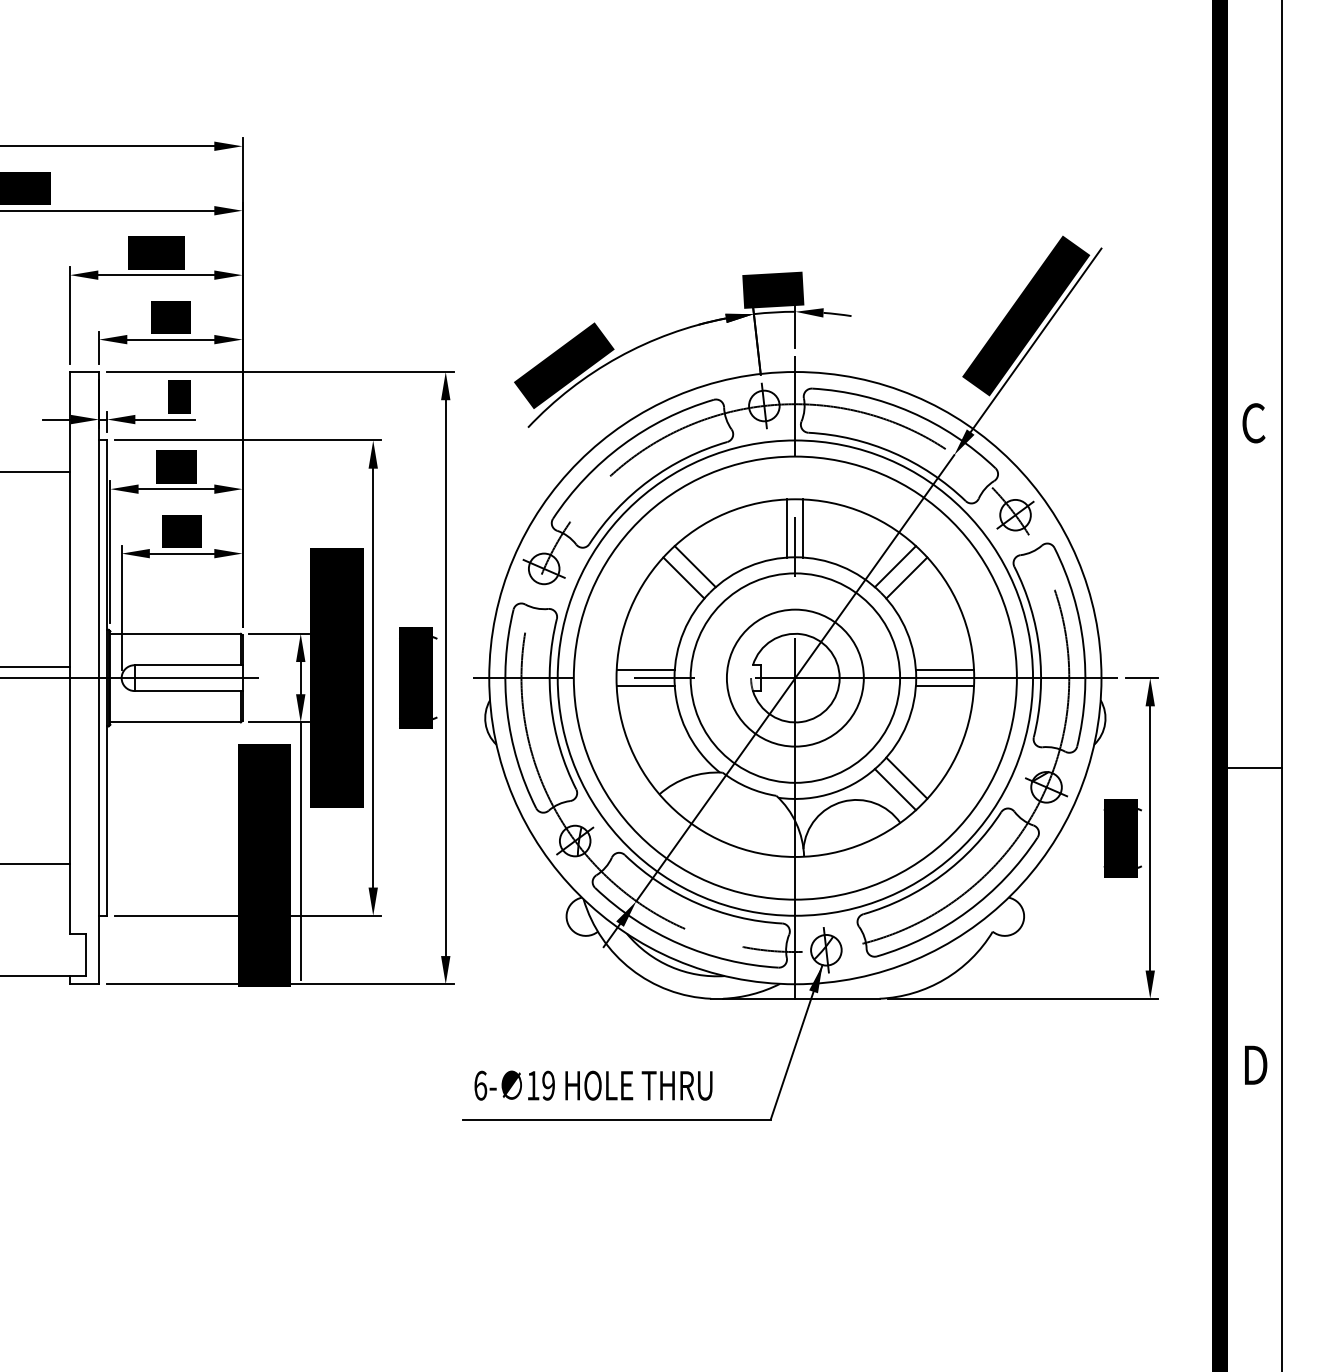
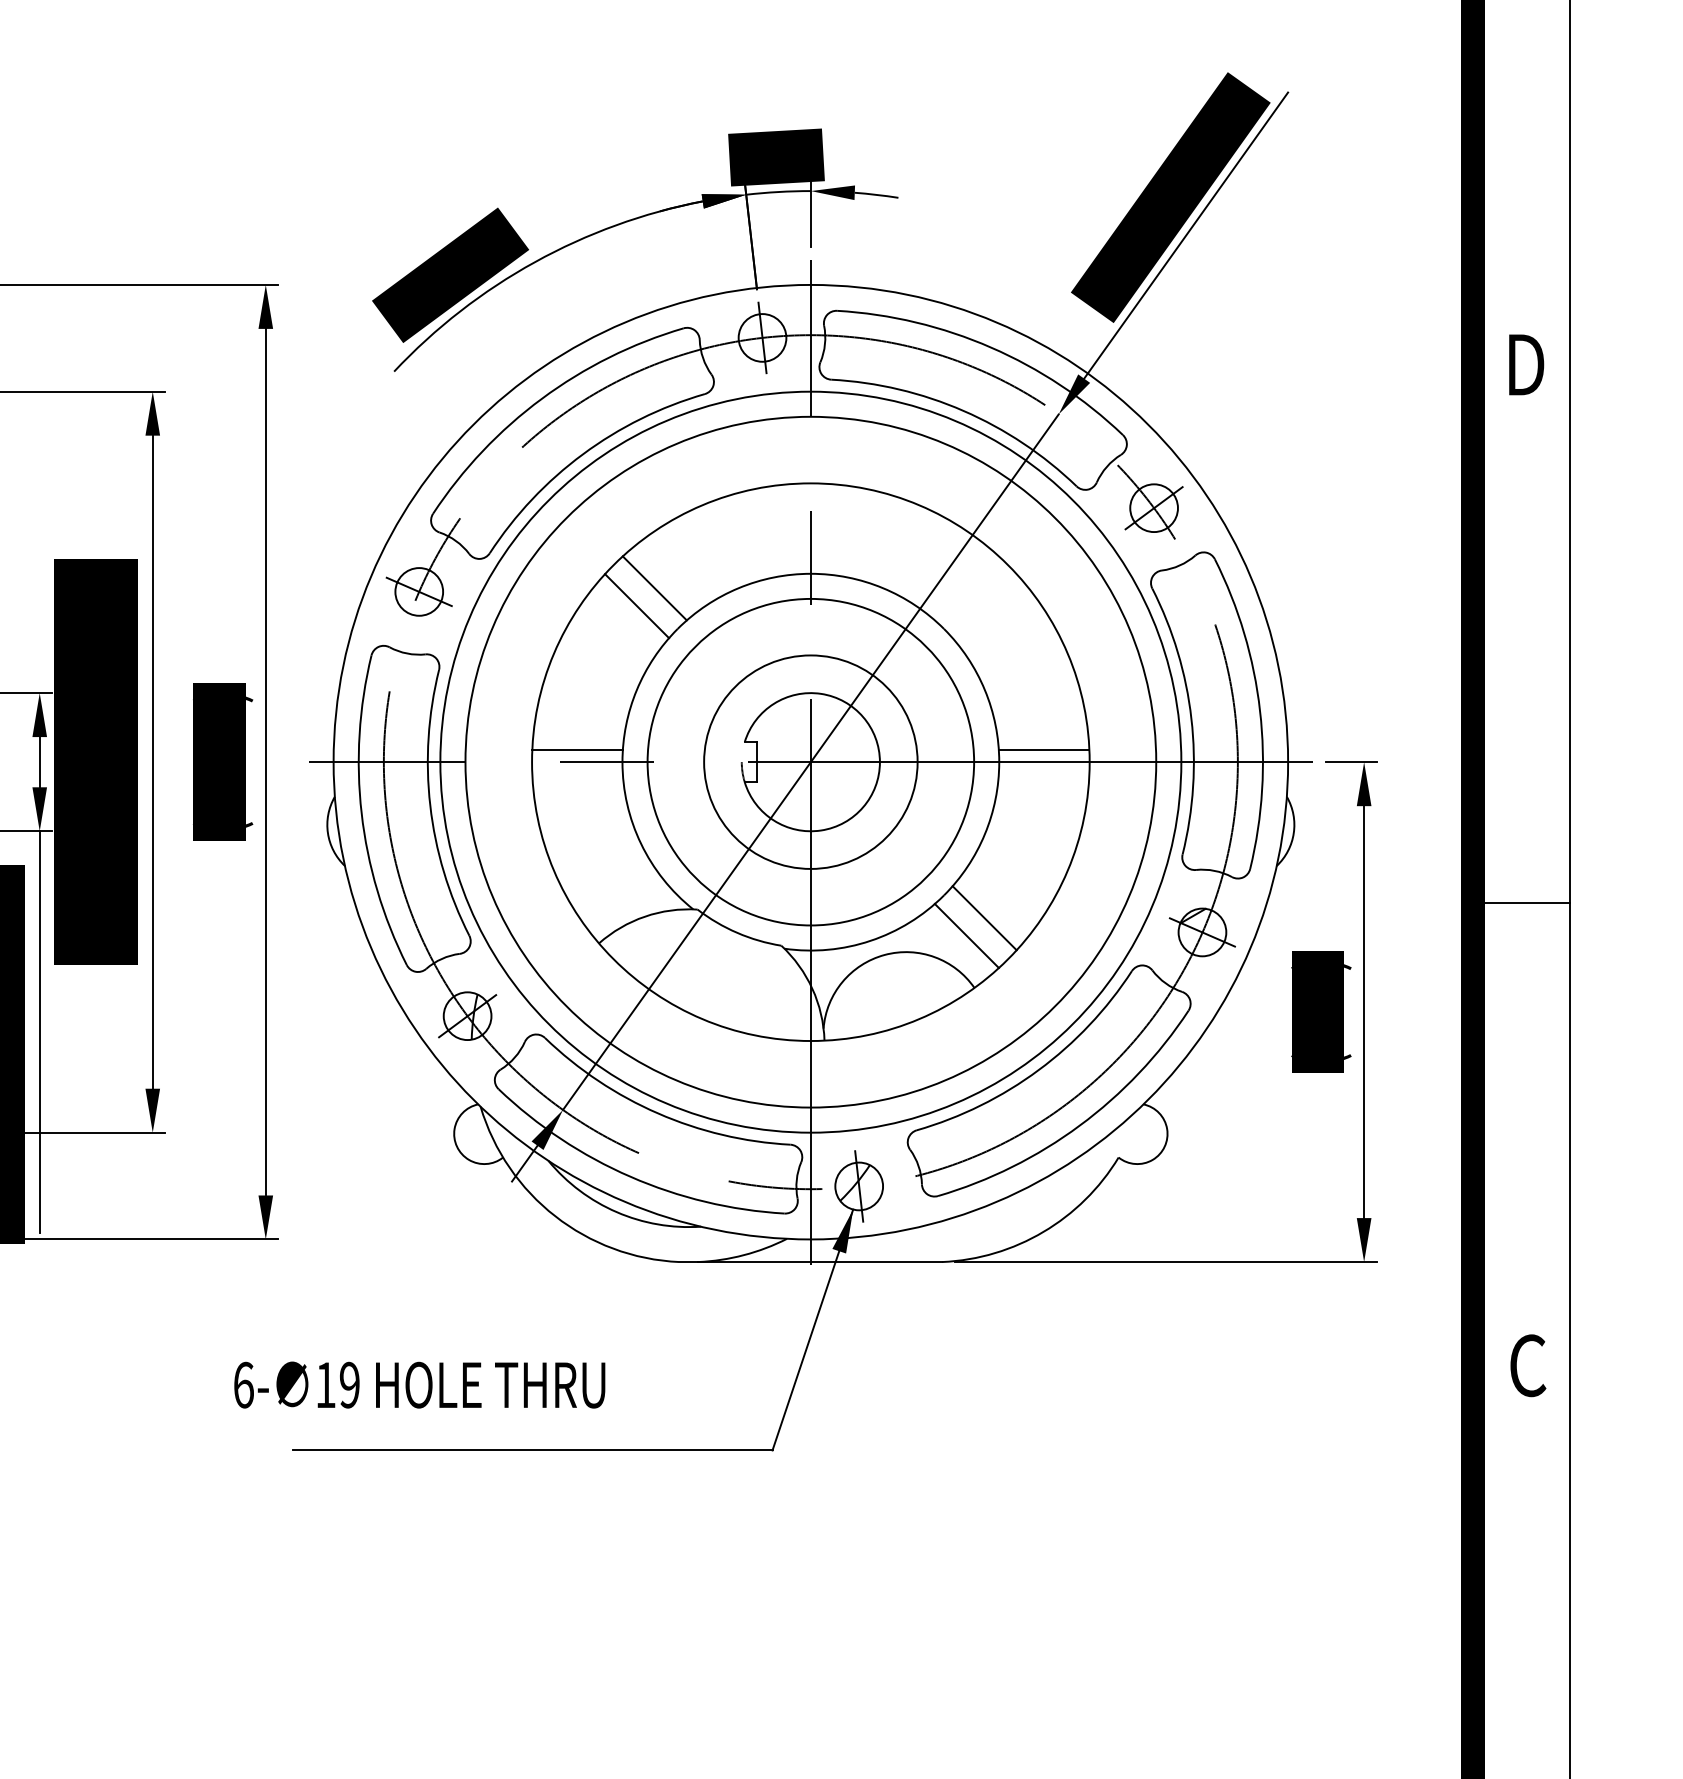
text: (1253, 423) -> (1525, 365), C -> D
line: (787, 528) -> (798, 528), removed
line: (803, 528) -> (823, 528), removed
line: (895, 566) -> (966, 588), removed
line: (906, 577) -> (984, 605), removed
line: (645, 686) -> (577, 775), removed
line: (944, 686) -> (1043, 775), removed
text: (1255, 1065) -> (1528, 1366), D -> C
text: (593, 1085) -> (419, 1384), moved

